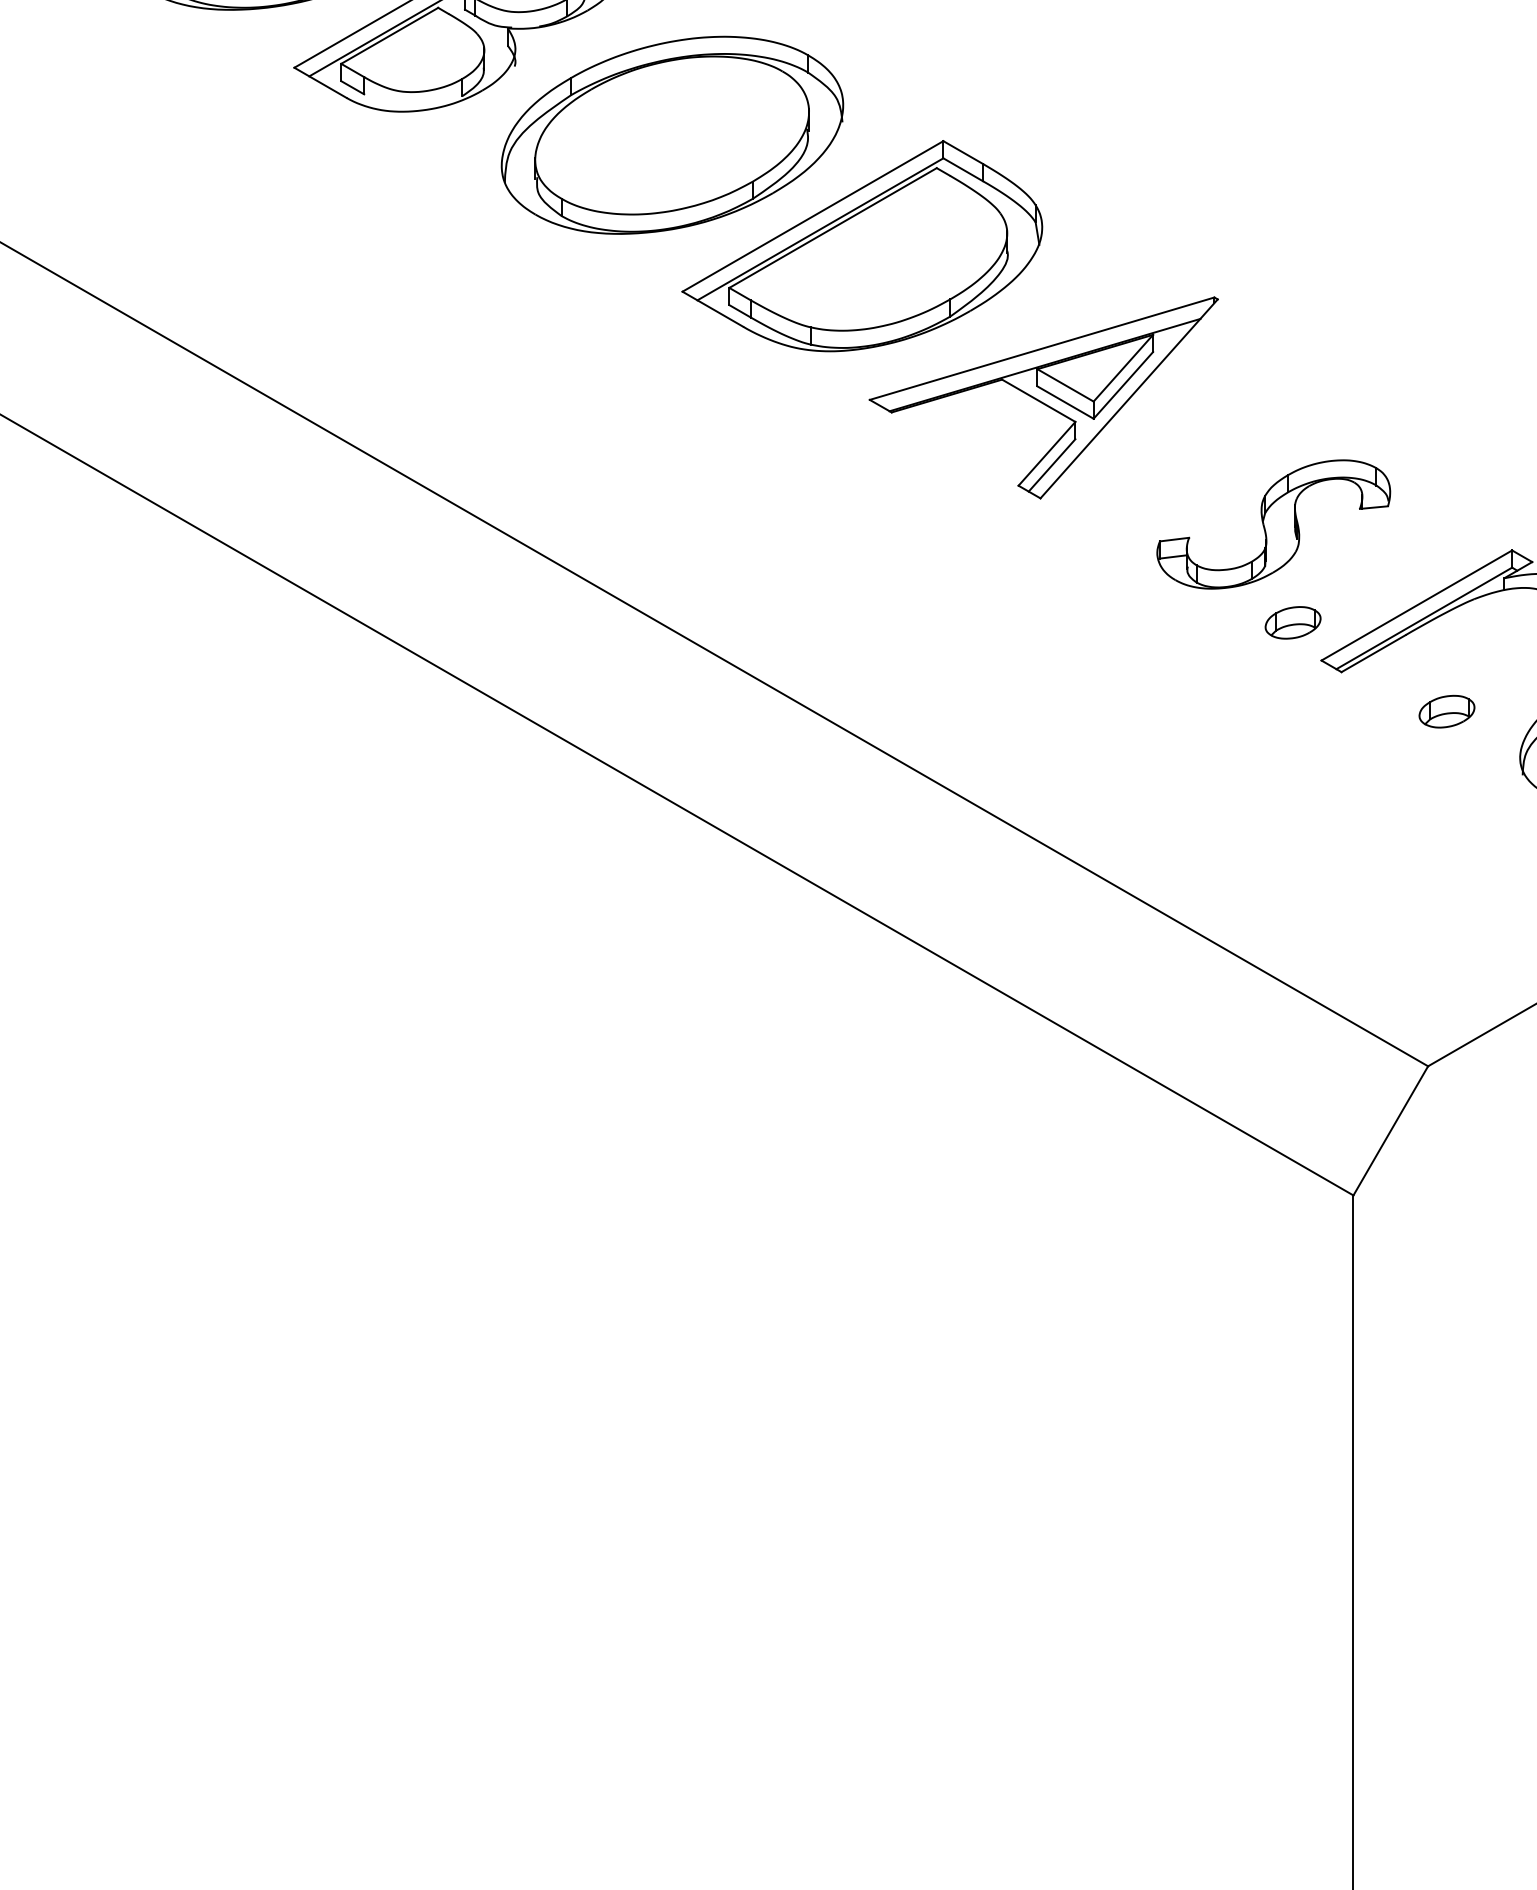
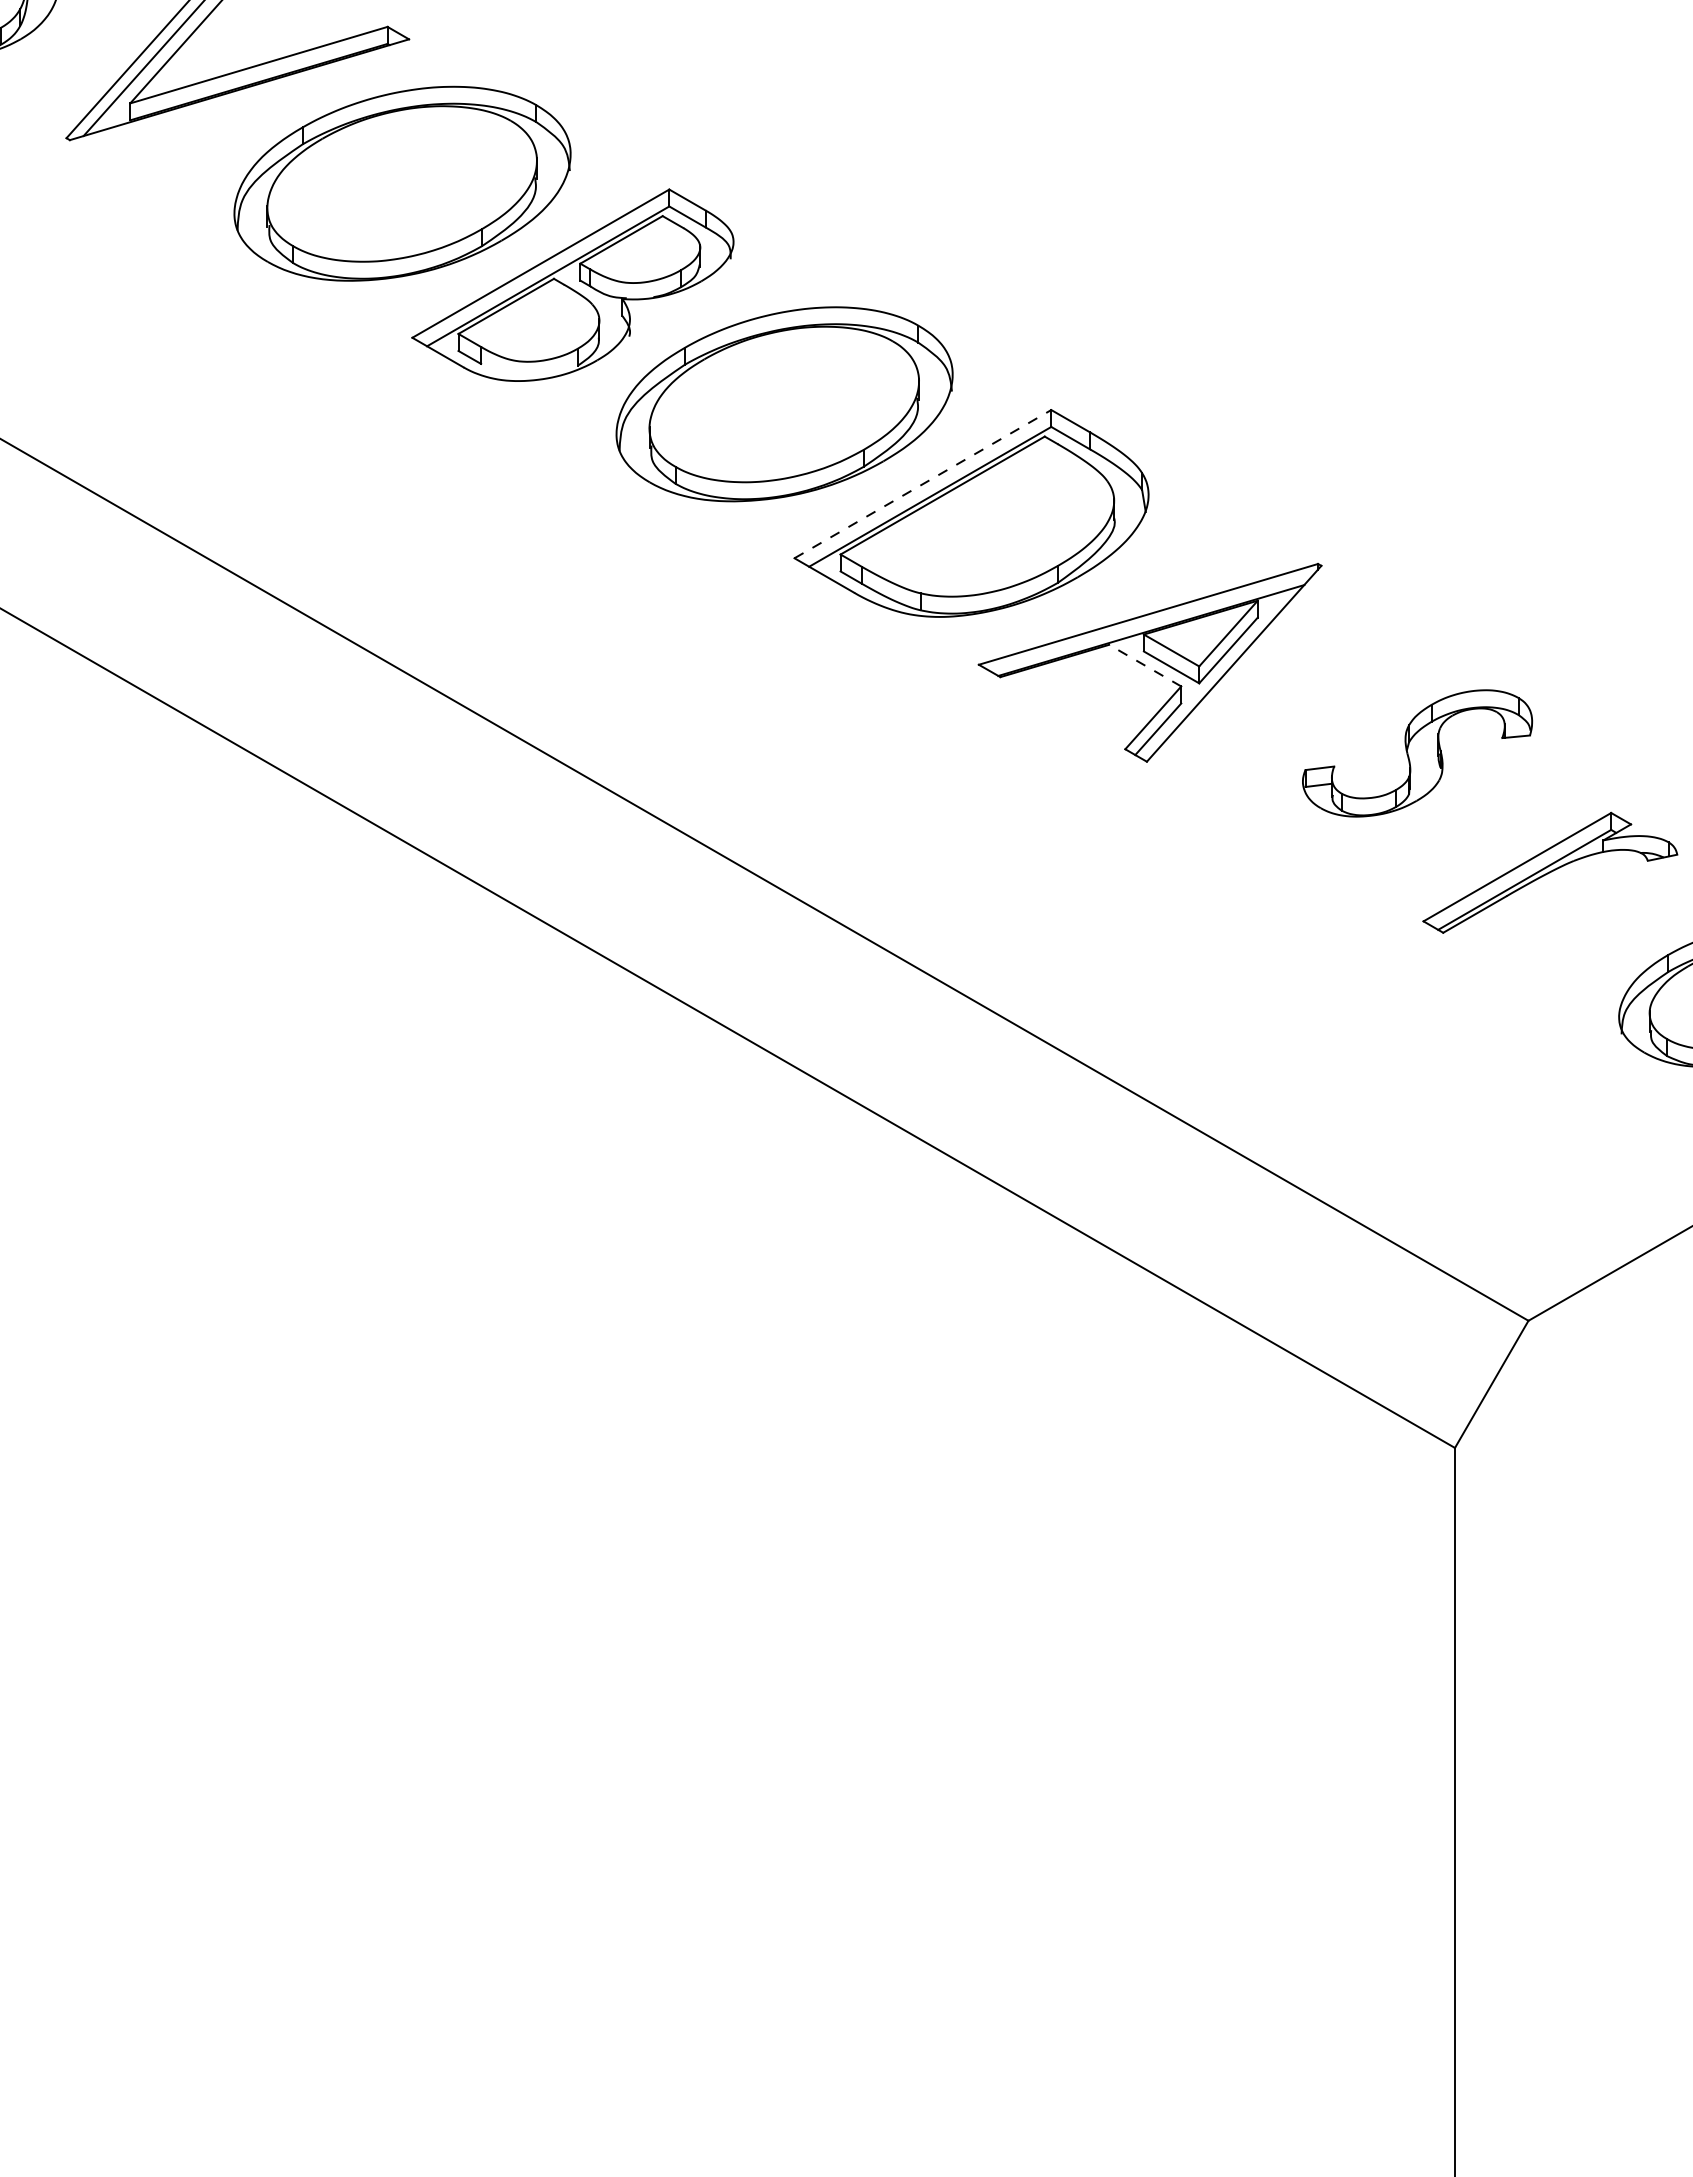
line: (813, 215) -> (923, 483), solid -> dashed
line: (1039, 400) -> (1145, 665), solid -> dashed
part: (1273, 524) -> (1417, 753), moved
part: (1293, 622) -> (1395, 883), removed
part: (1446, 711) -> (1546, 971), removed

